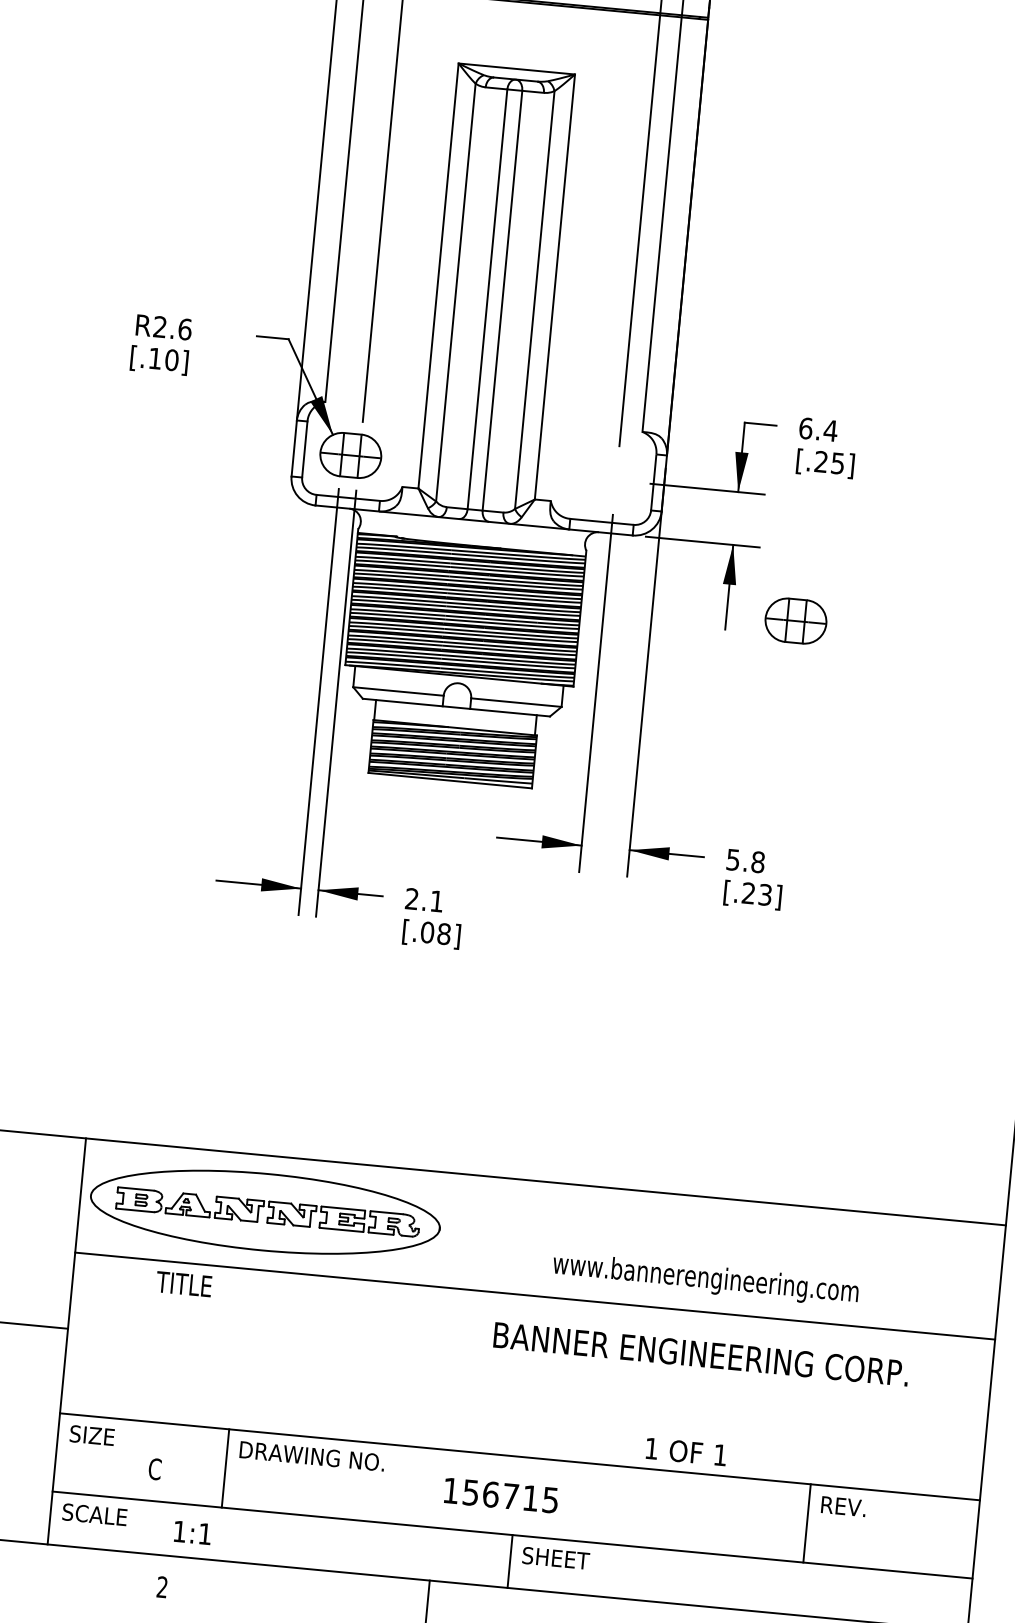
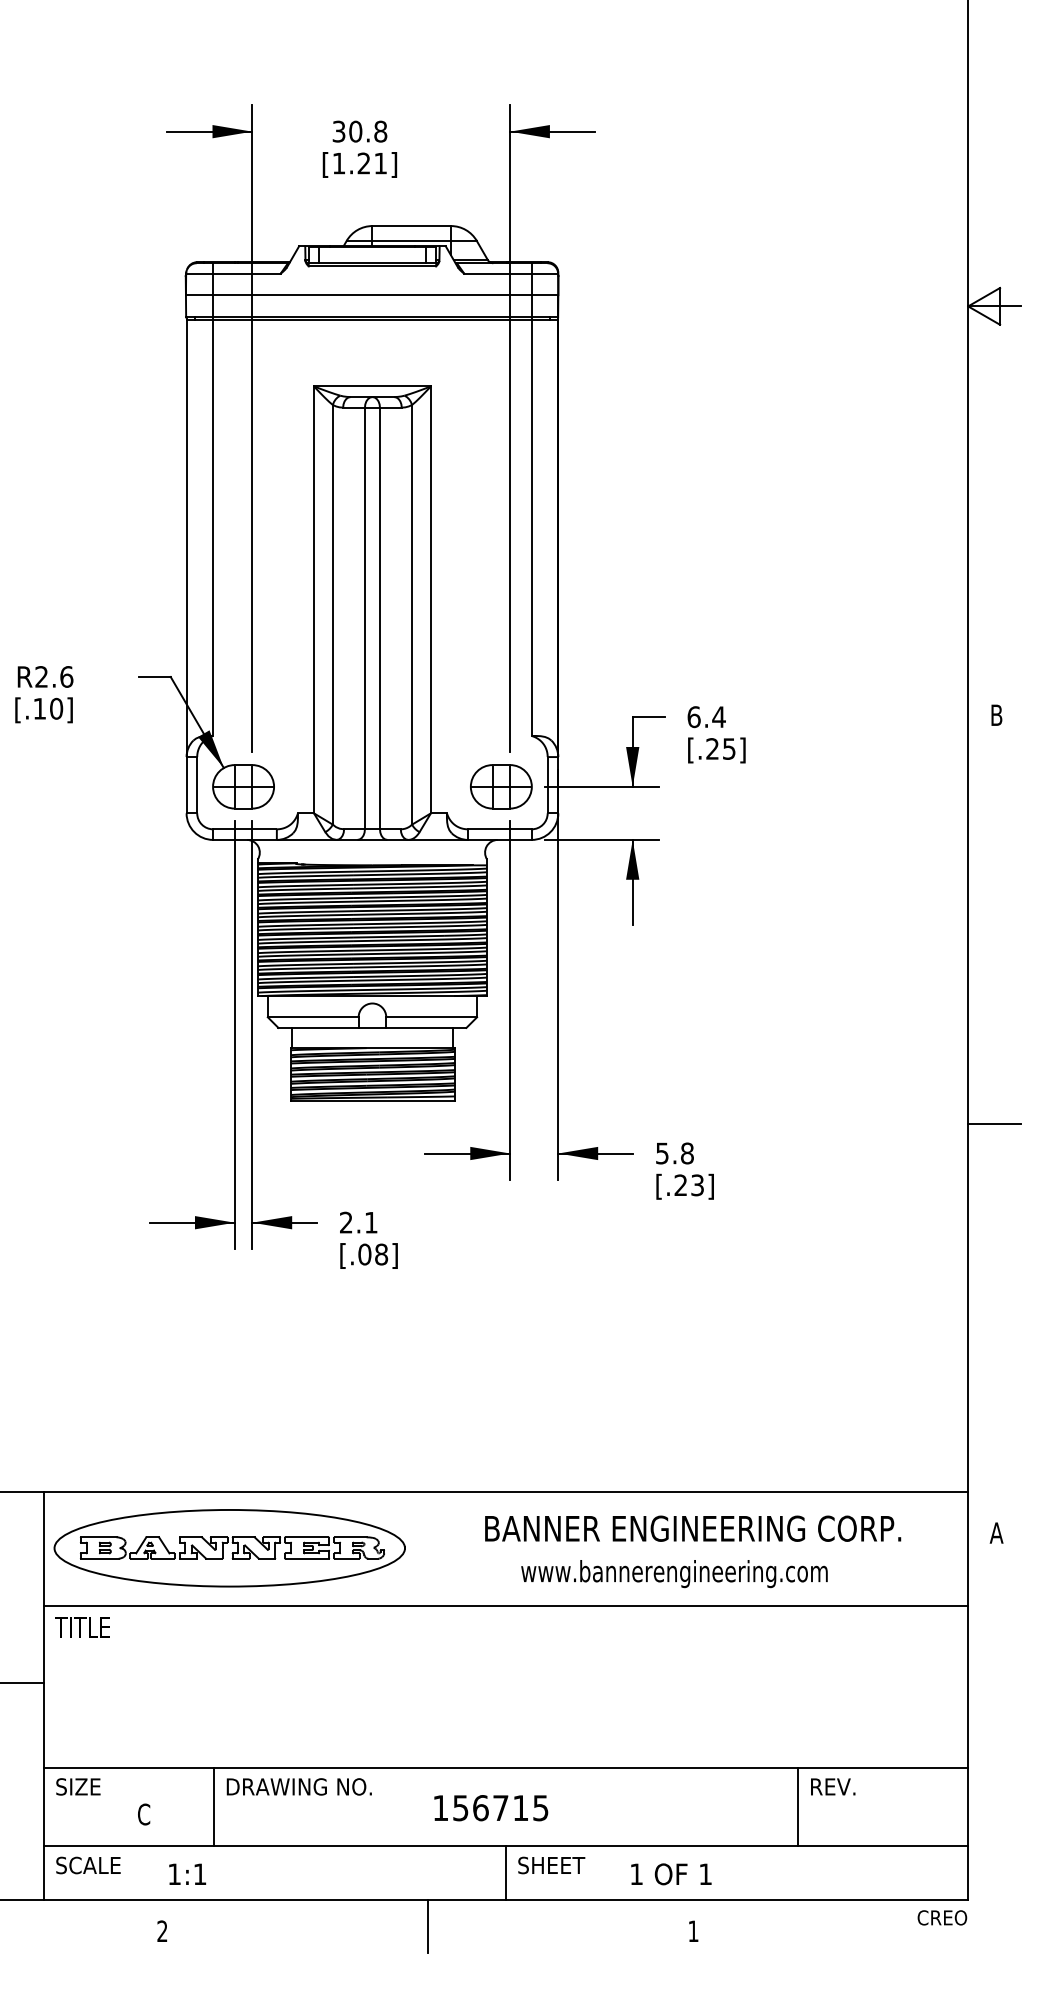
part: (796, 620) -> (501, 786), moved
text: (184, 1284) -> (82, 1627), moved
text: (701, 1354) -> (693, 1528), moved
text: (686, 1452) -> (671, 1874), moved

